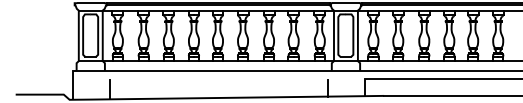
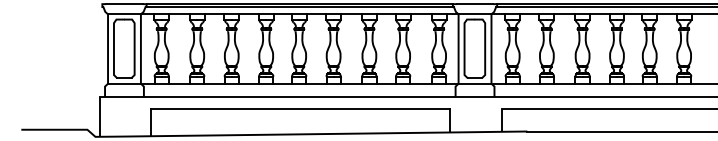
line: (218, 79) -> (299, 108), added

